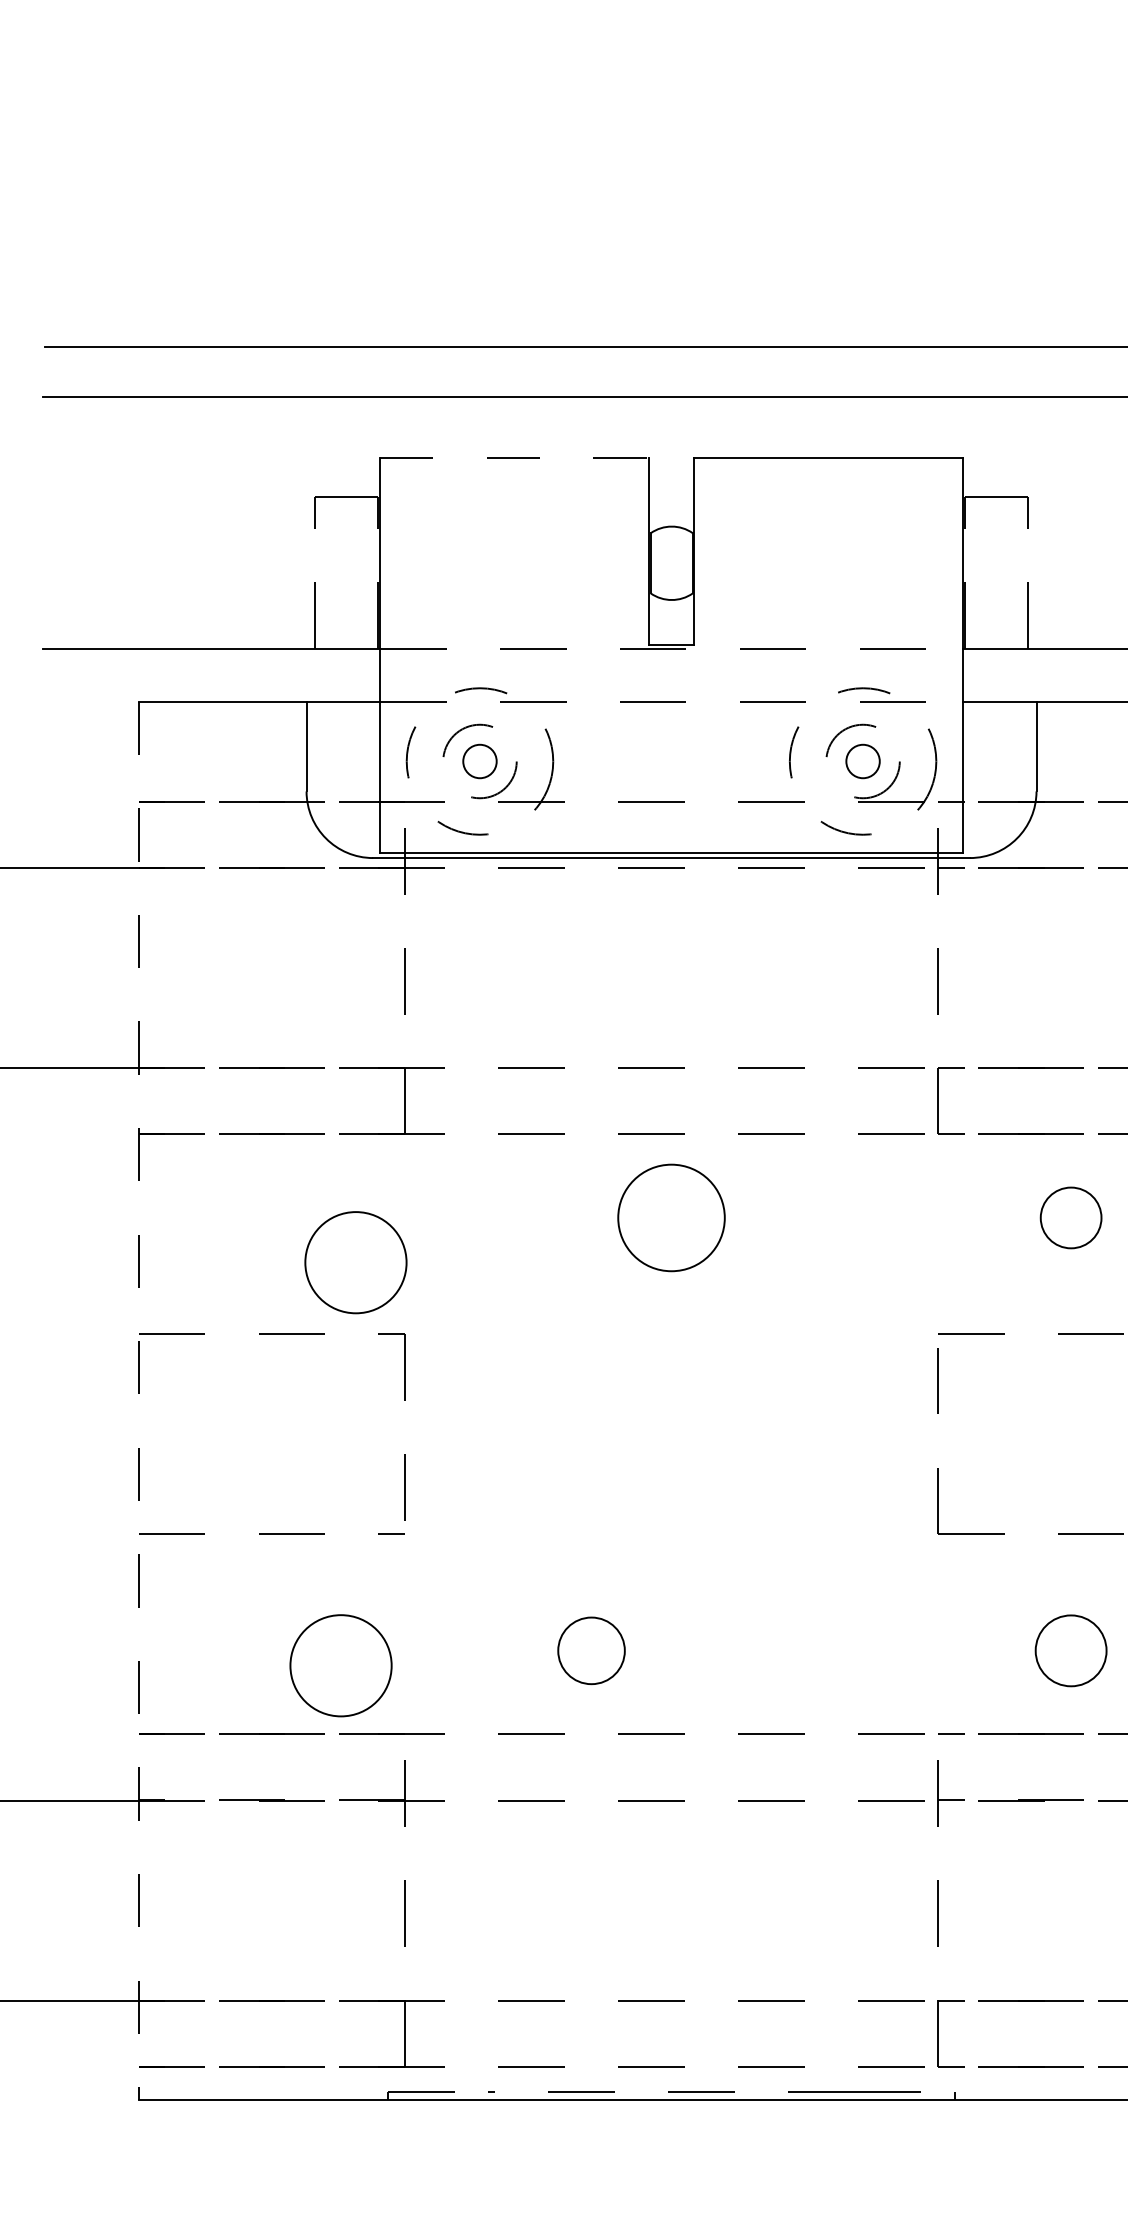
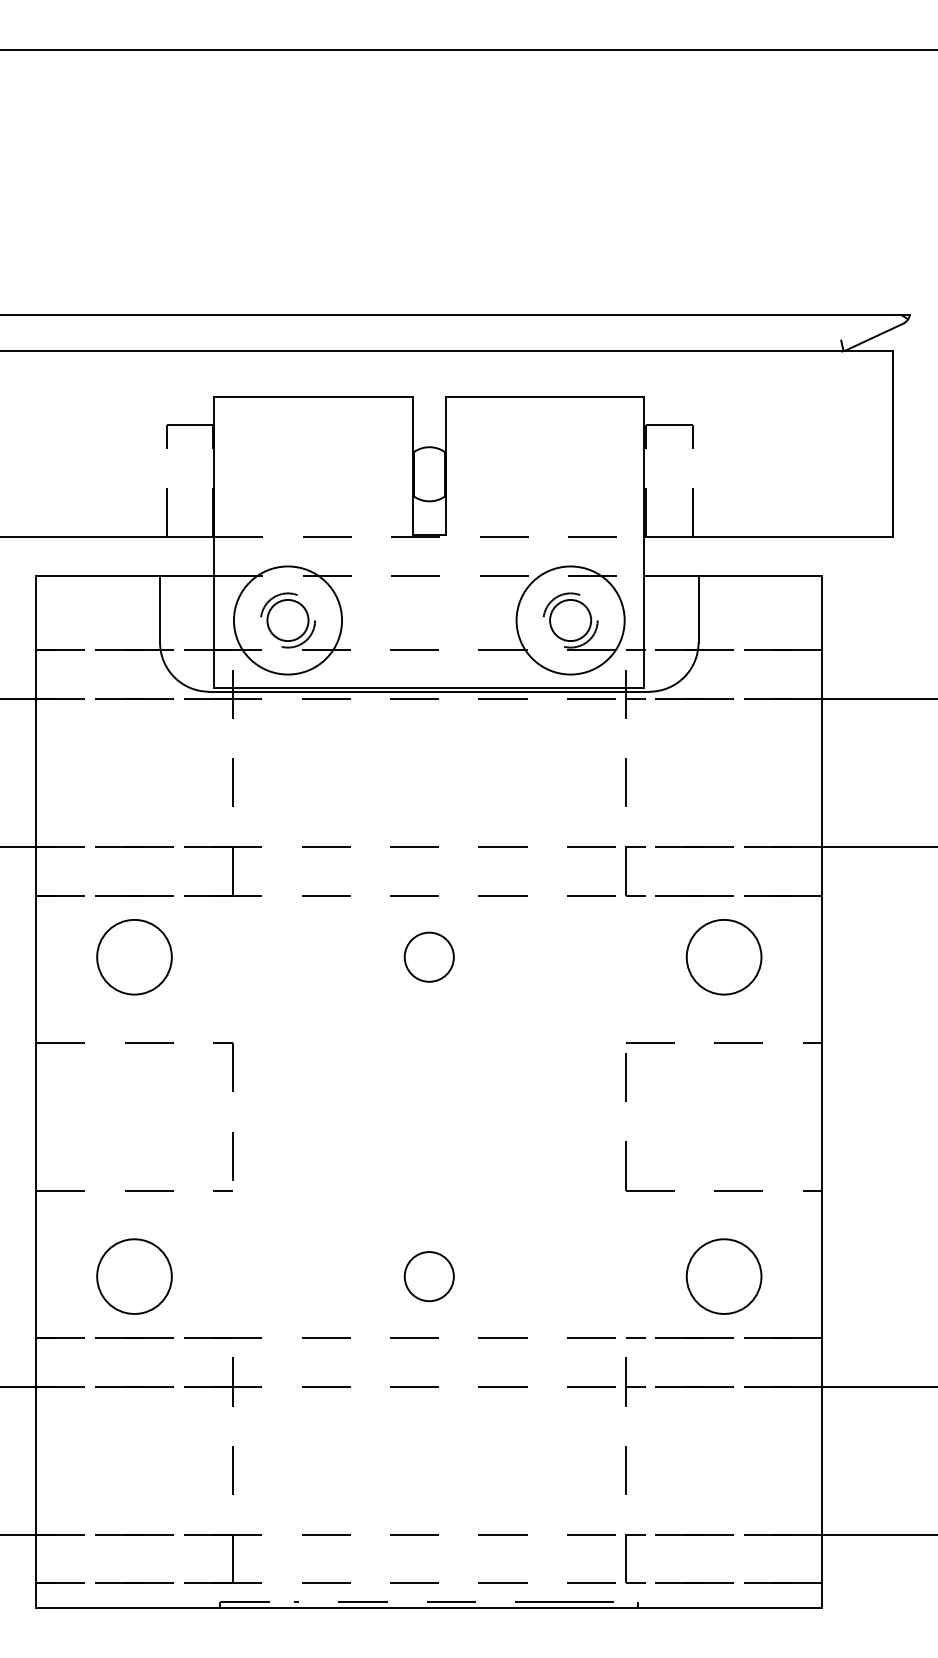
line: (515, 457) -> (314, 396), dashed -> solid
circle: (479, 761) -> (287, 620), dashed -> solid
circle: (479, 761) -> (287, 620), size x1.67
circle: (862, 761) -> (570, 620), dashed -> solid
circle: (862, 761) -> (570, 620), size x1.67
circle: (670, 1216) -> (428, 956), size x0.62
circle: (1070, 1216) -> (723, 956), size x1.67
circle: (355, 1263) -> (134, 957), moved
line: (139, 1401) -> (36, 1092), dashed -> solid
circle: (590, 1650) -> (428, 1276), moved
circle: (1070, 1650) -> (723, 1276), size x1.43
circle: (341, 1665) -> (134, 1276), moved

